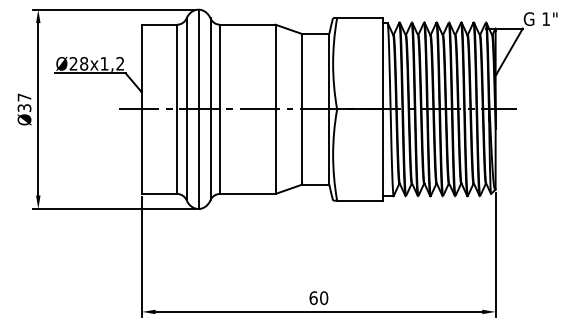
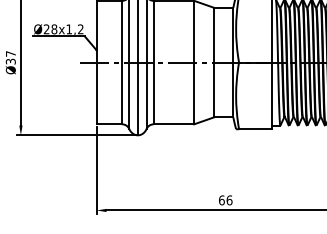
text: (324, 297) -> (229, 199), 60 -> 66

